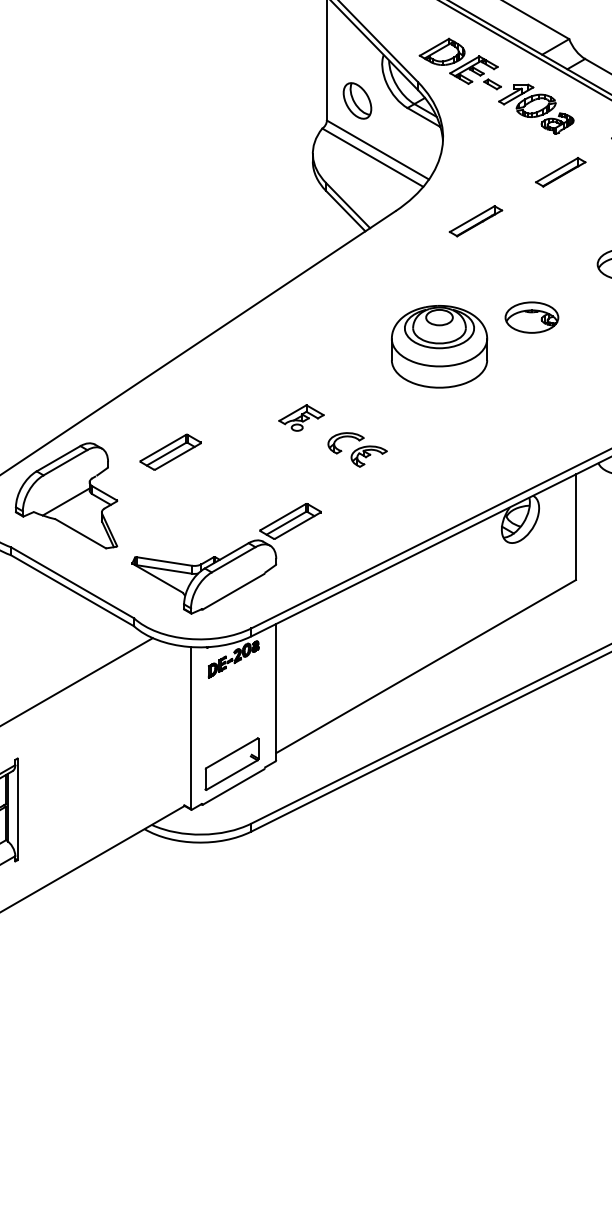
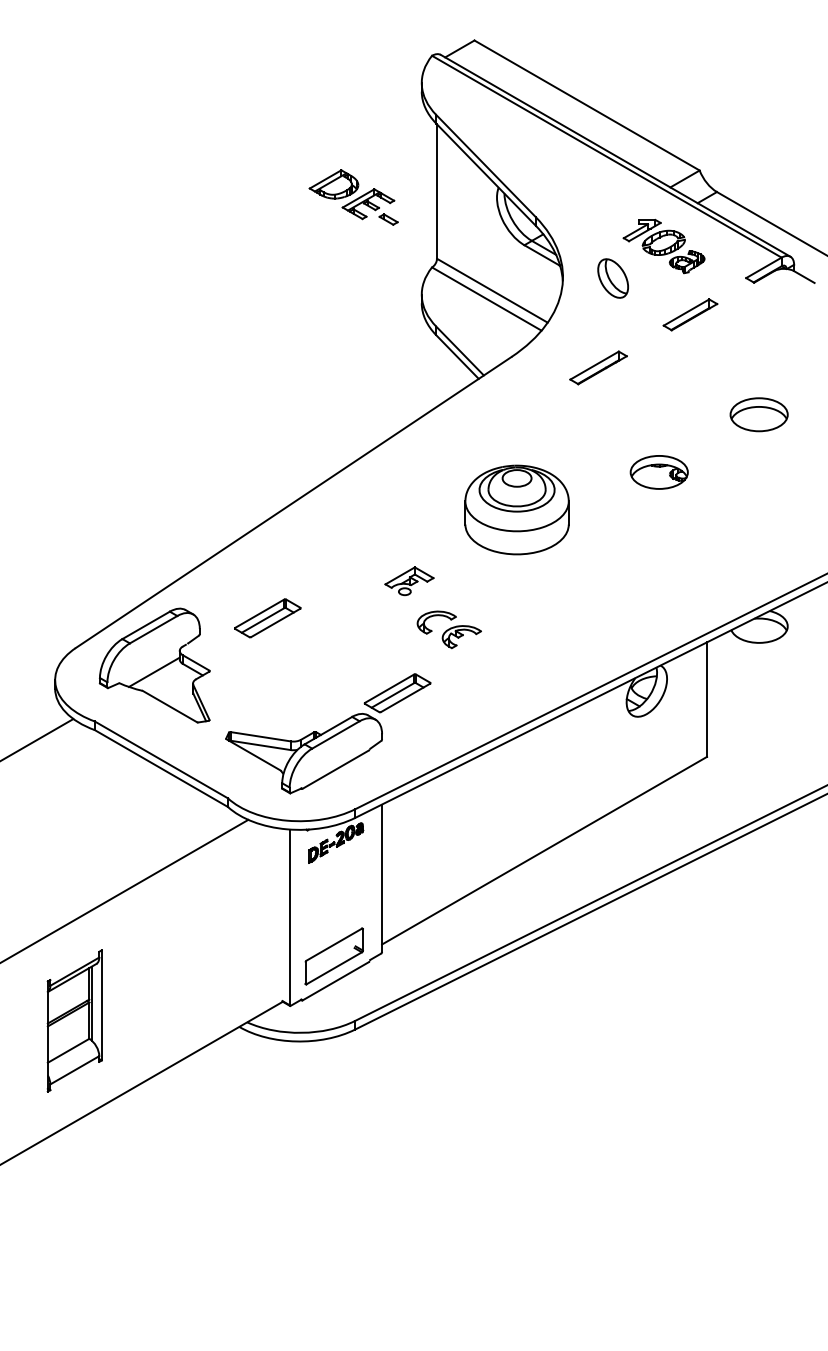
part: (460, 64) -> (353, 197), moved
part: (356, 100) -> (612, 278), moved
part: (438, 346) -> (516, 509), moved
part: (356, 449) -> (448, 629), moved

